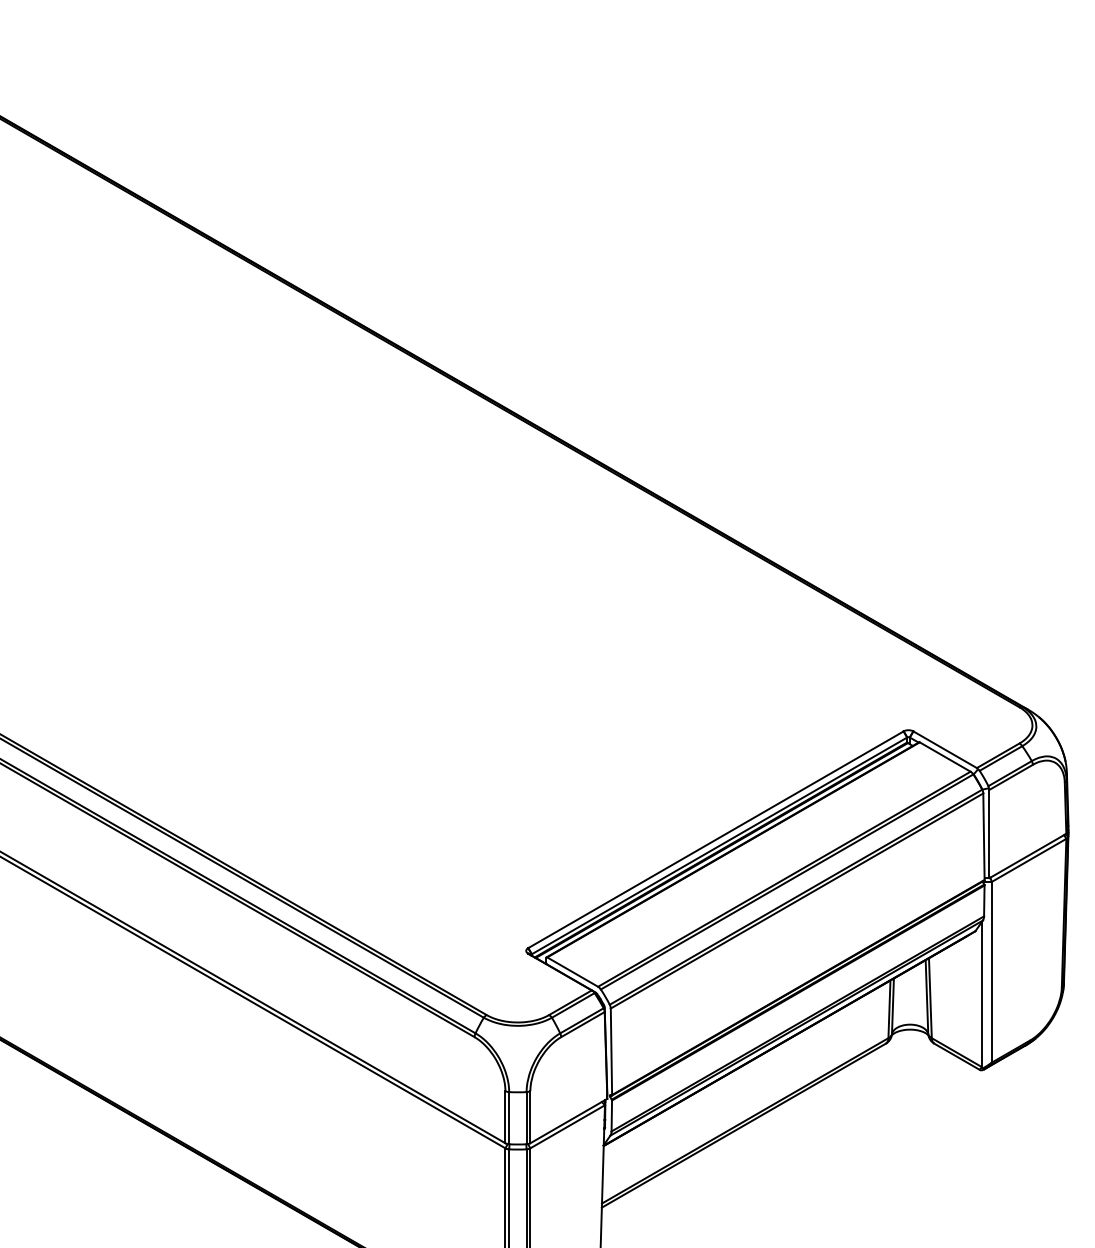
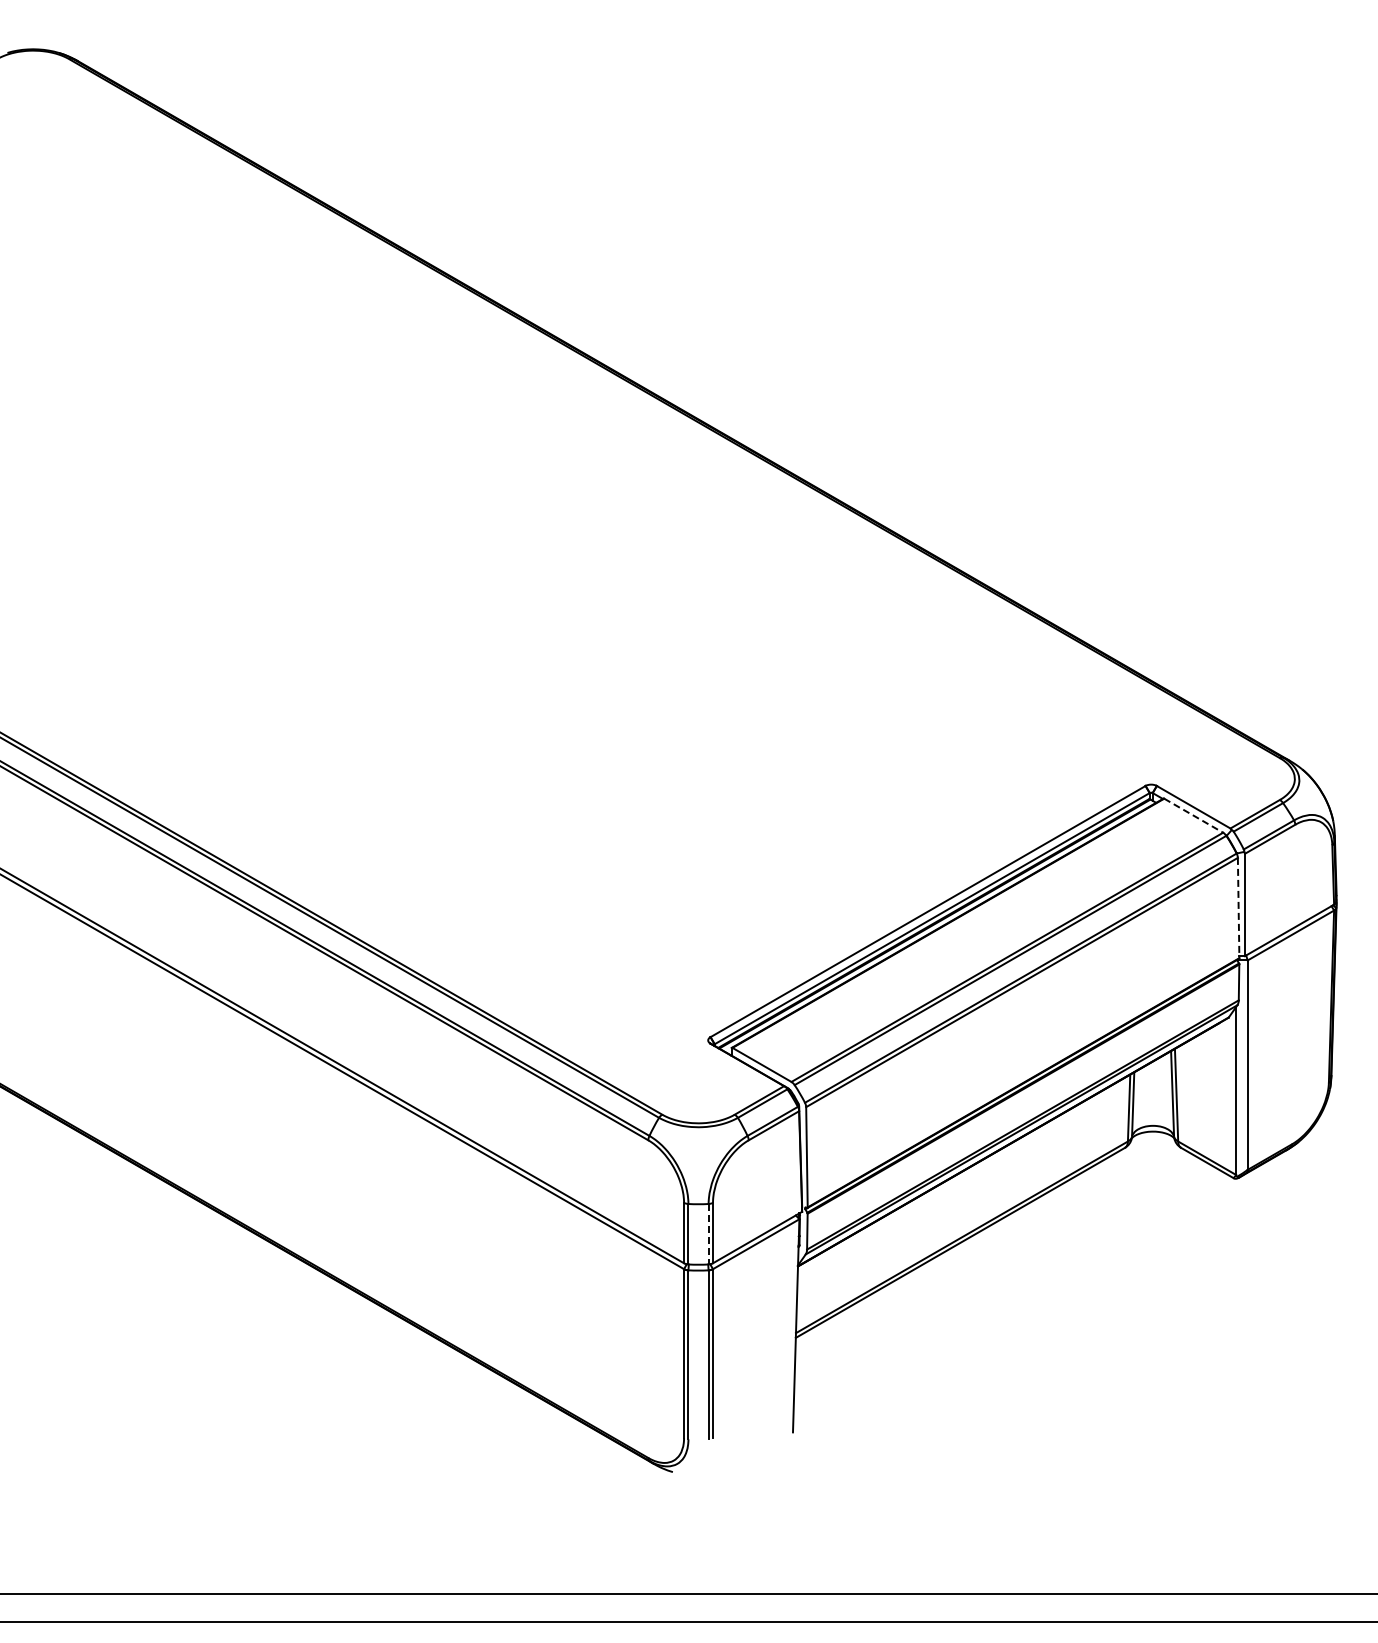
line: (945, 756) -> (1194, 815), solid -> dashed
line: (983, 837) -> (1238, 908), solid -> dashed
line: (526, 1118) -> (708, 1234), solid -> dashed

